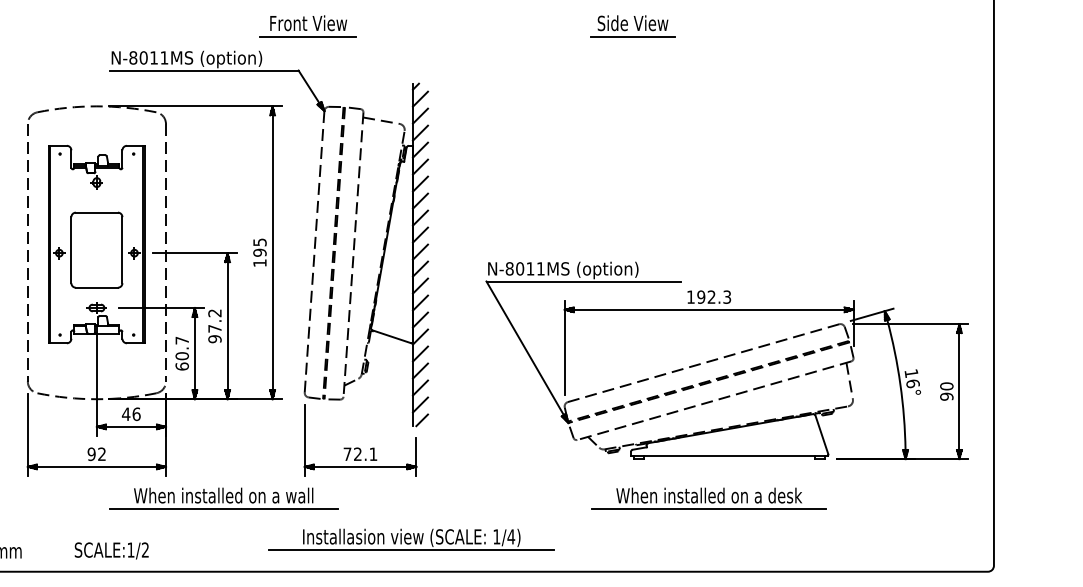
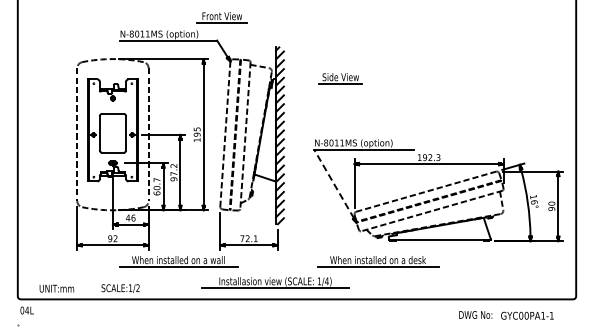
part: (632, 25) -> (340, 78), moved
line: (525, 349) -> (334, 184), solid -> dashed
part: (709, 498) -> (378, 261), moved

